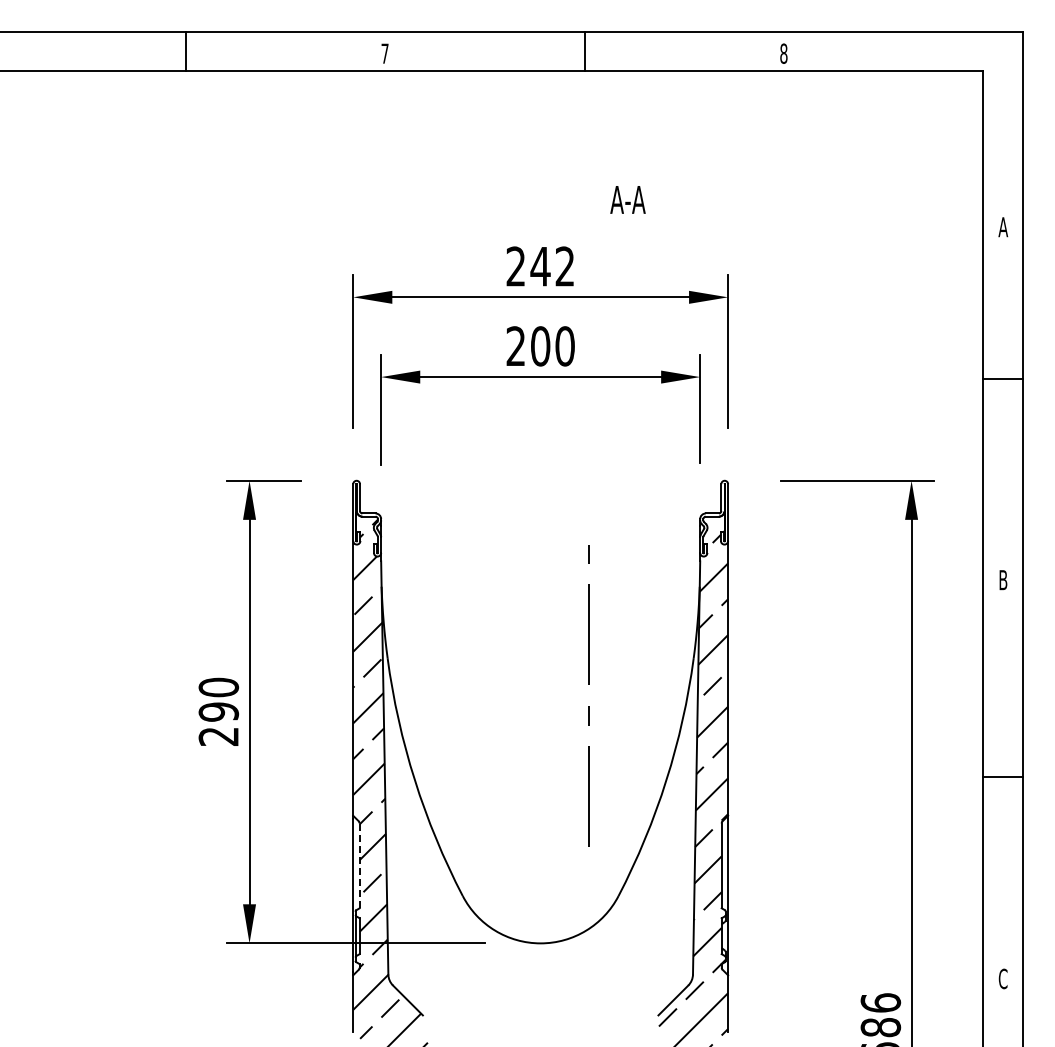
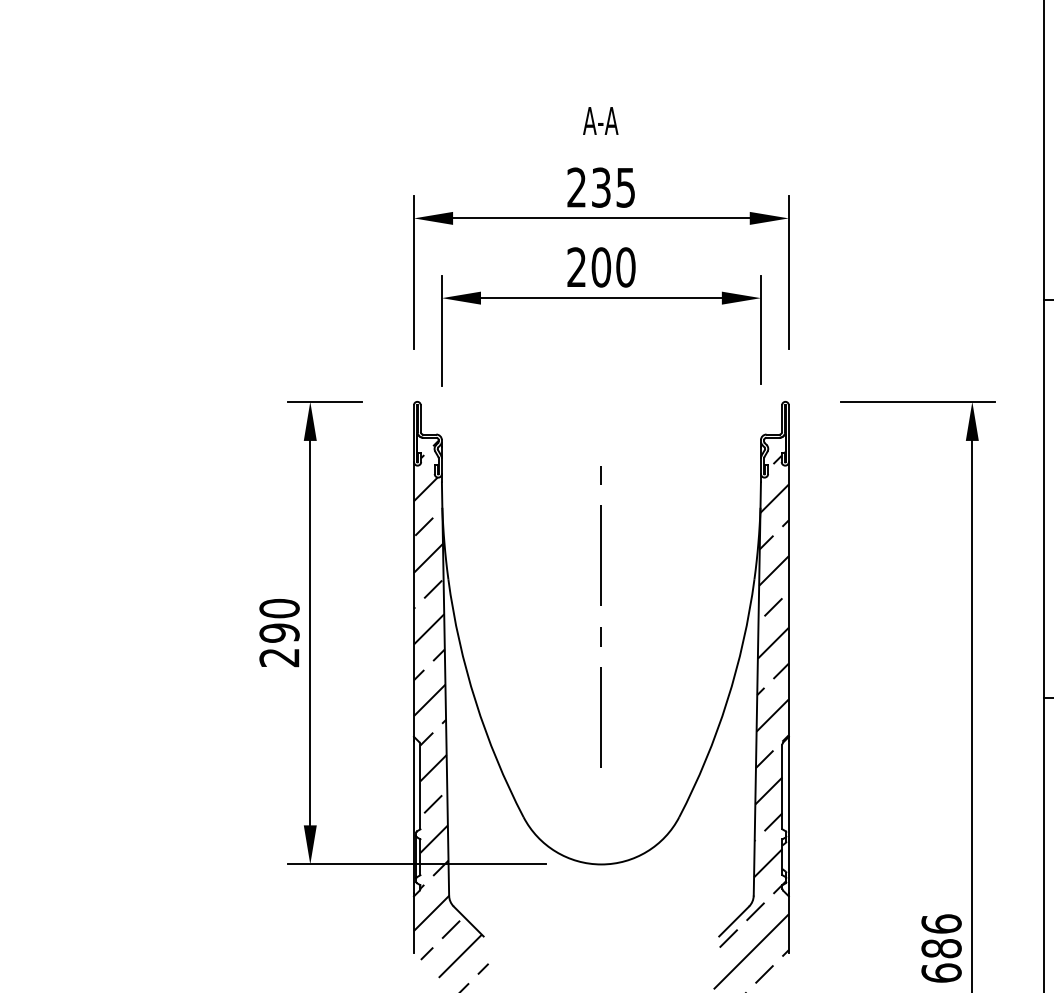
text: (627, 199) -> (600, 120), moved
text: (552, 266) -> (613, 187), 242 -> 235
line: (588, 684) -> (601, 605), moved
line: (359, 865) -> (420, 786), dashed -> solid

